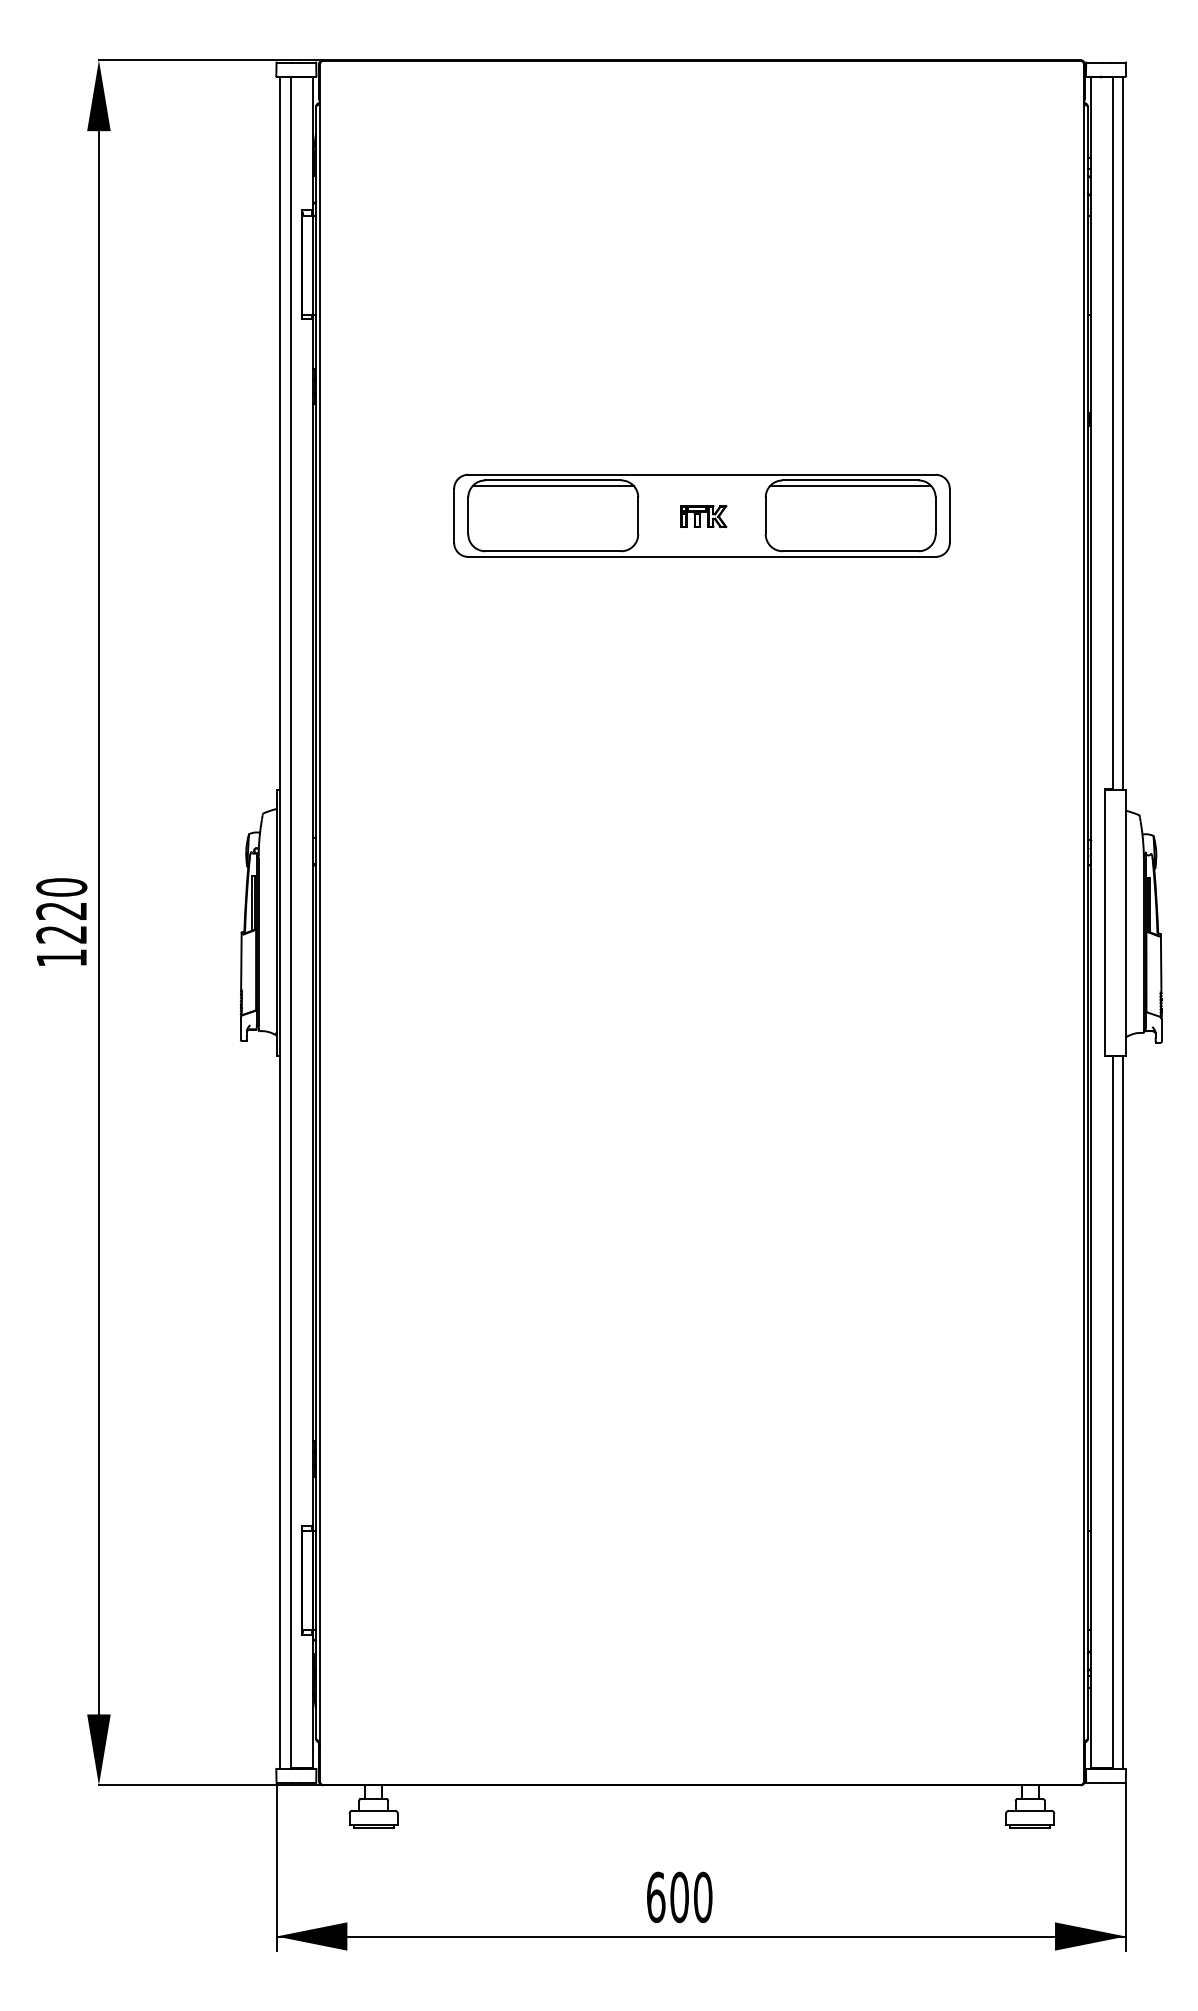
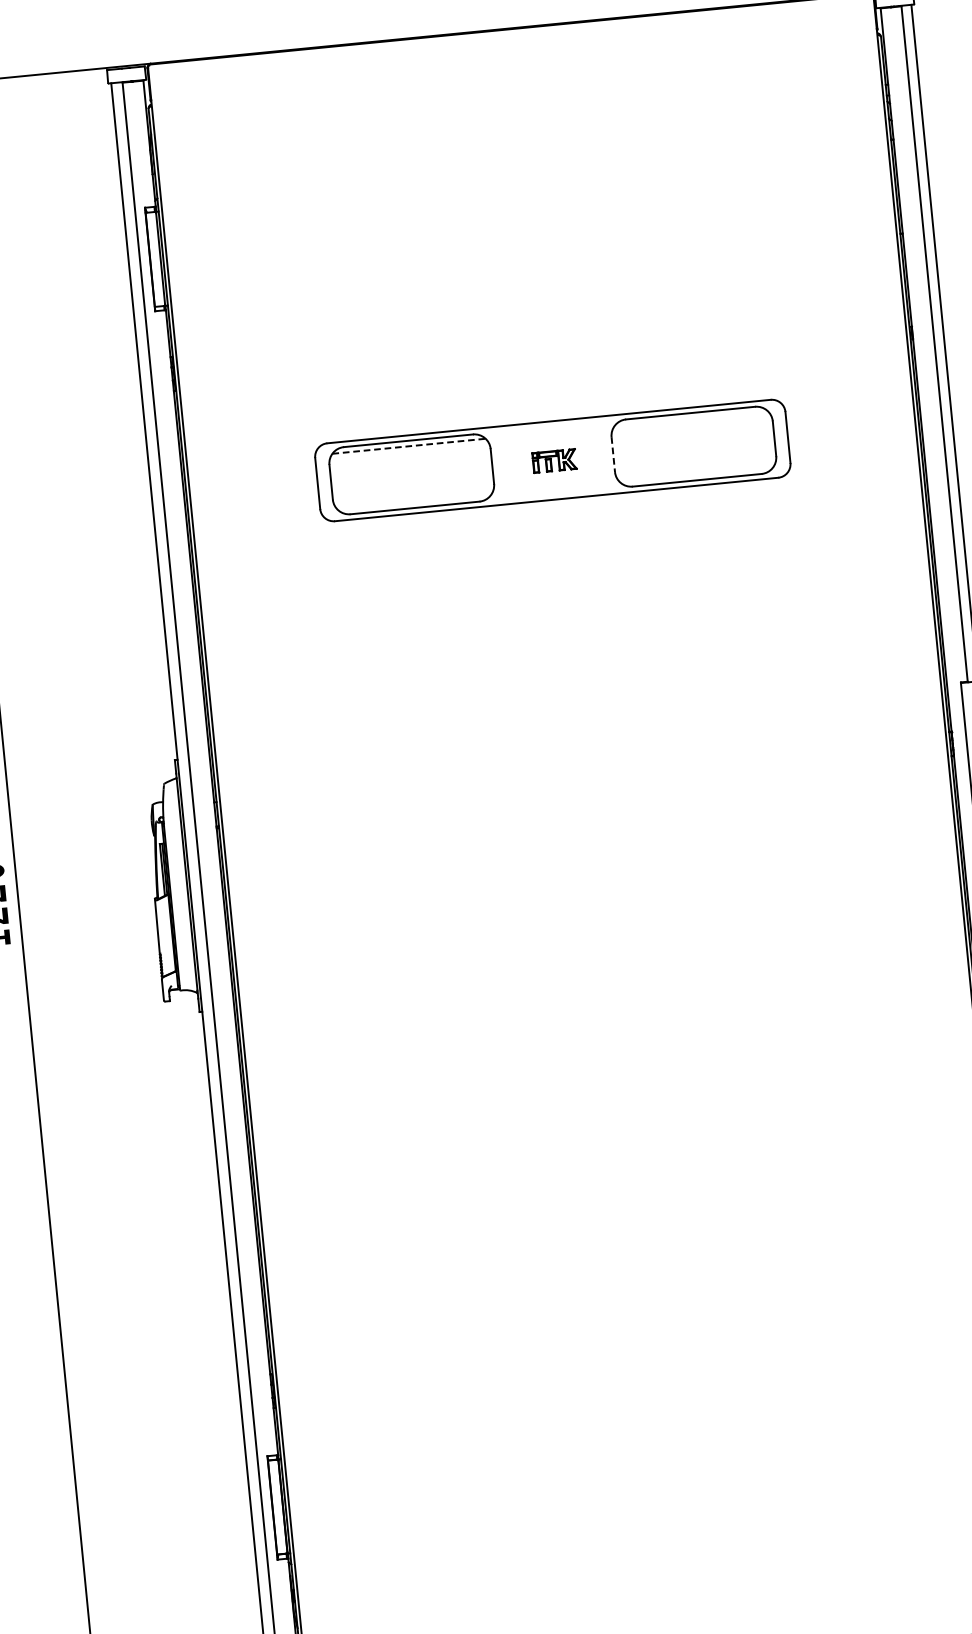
line: (553, 486) -> (409, 446), solid -> dashed
line: (850, 486) -> (691, 418), removed
line: (765, 516) -> (613, 455), solid -> dashed

